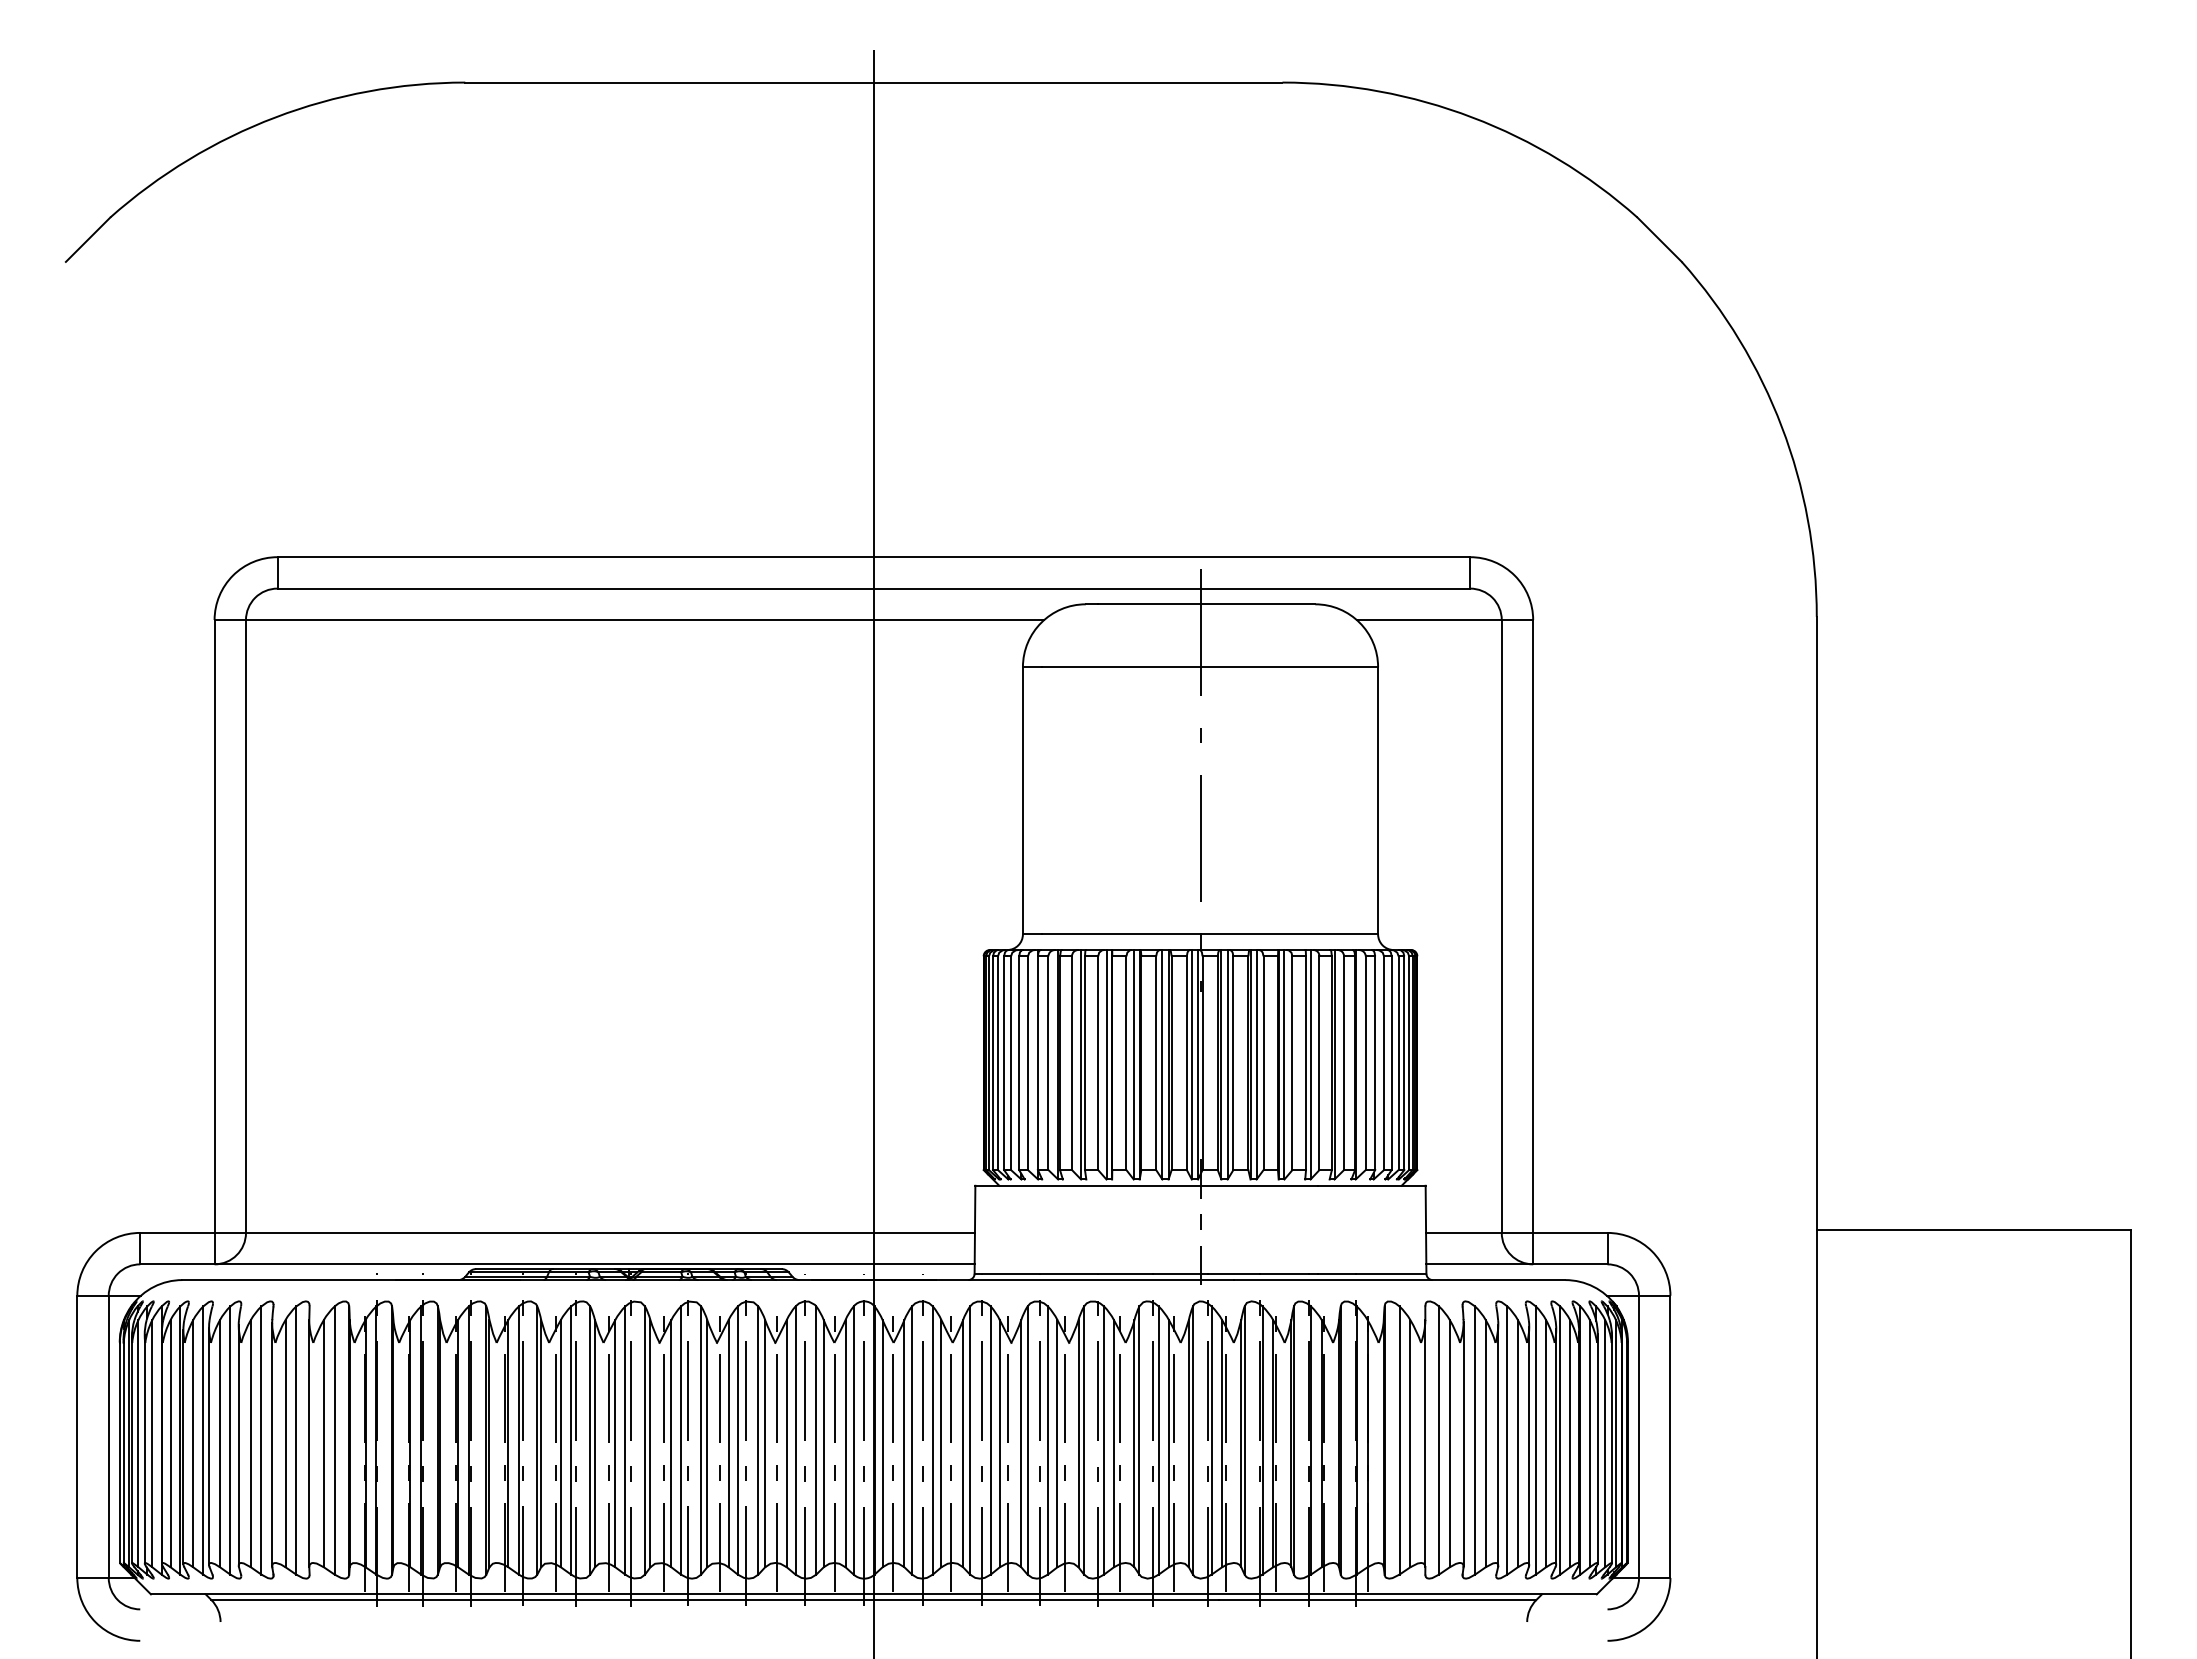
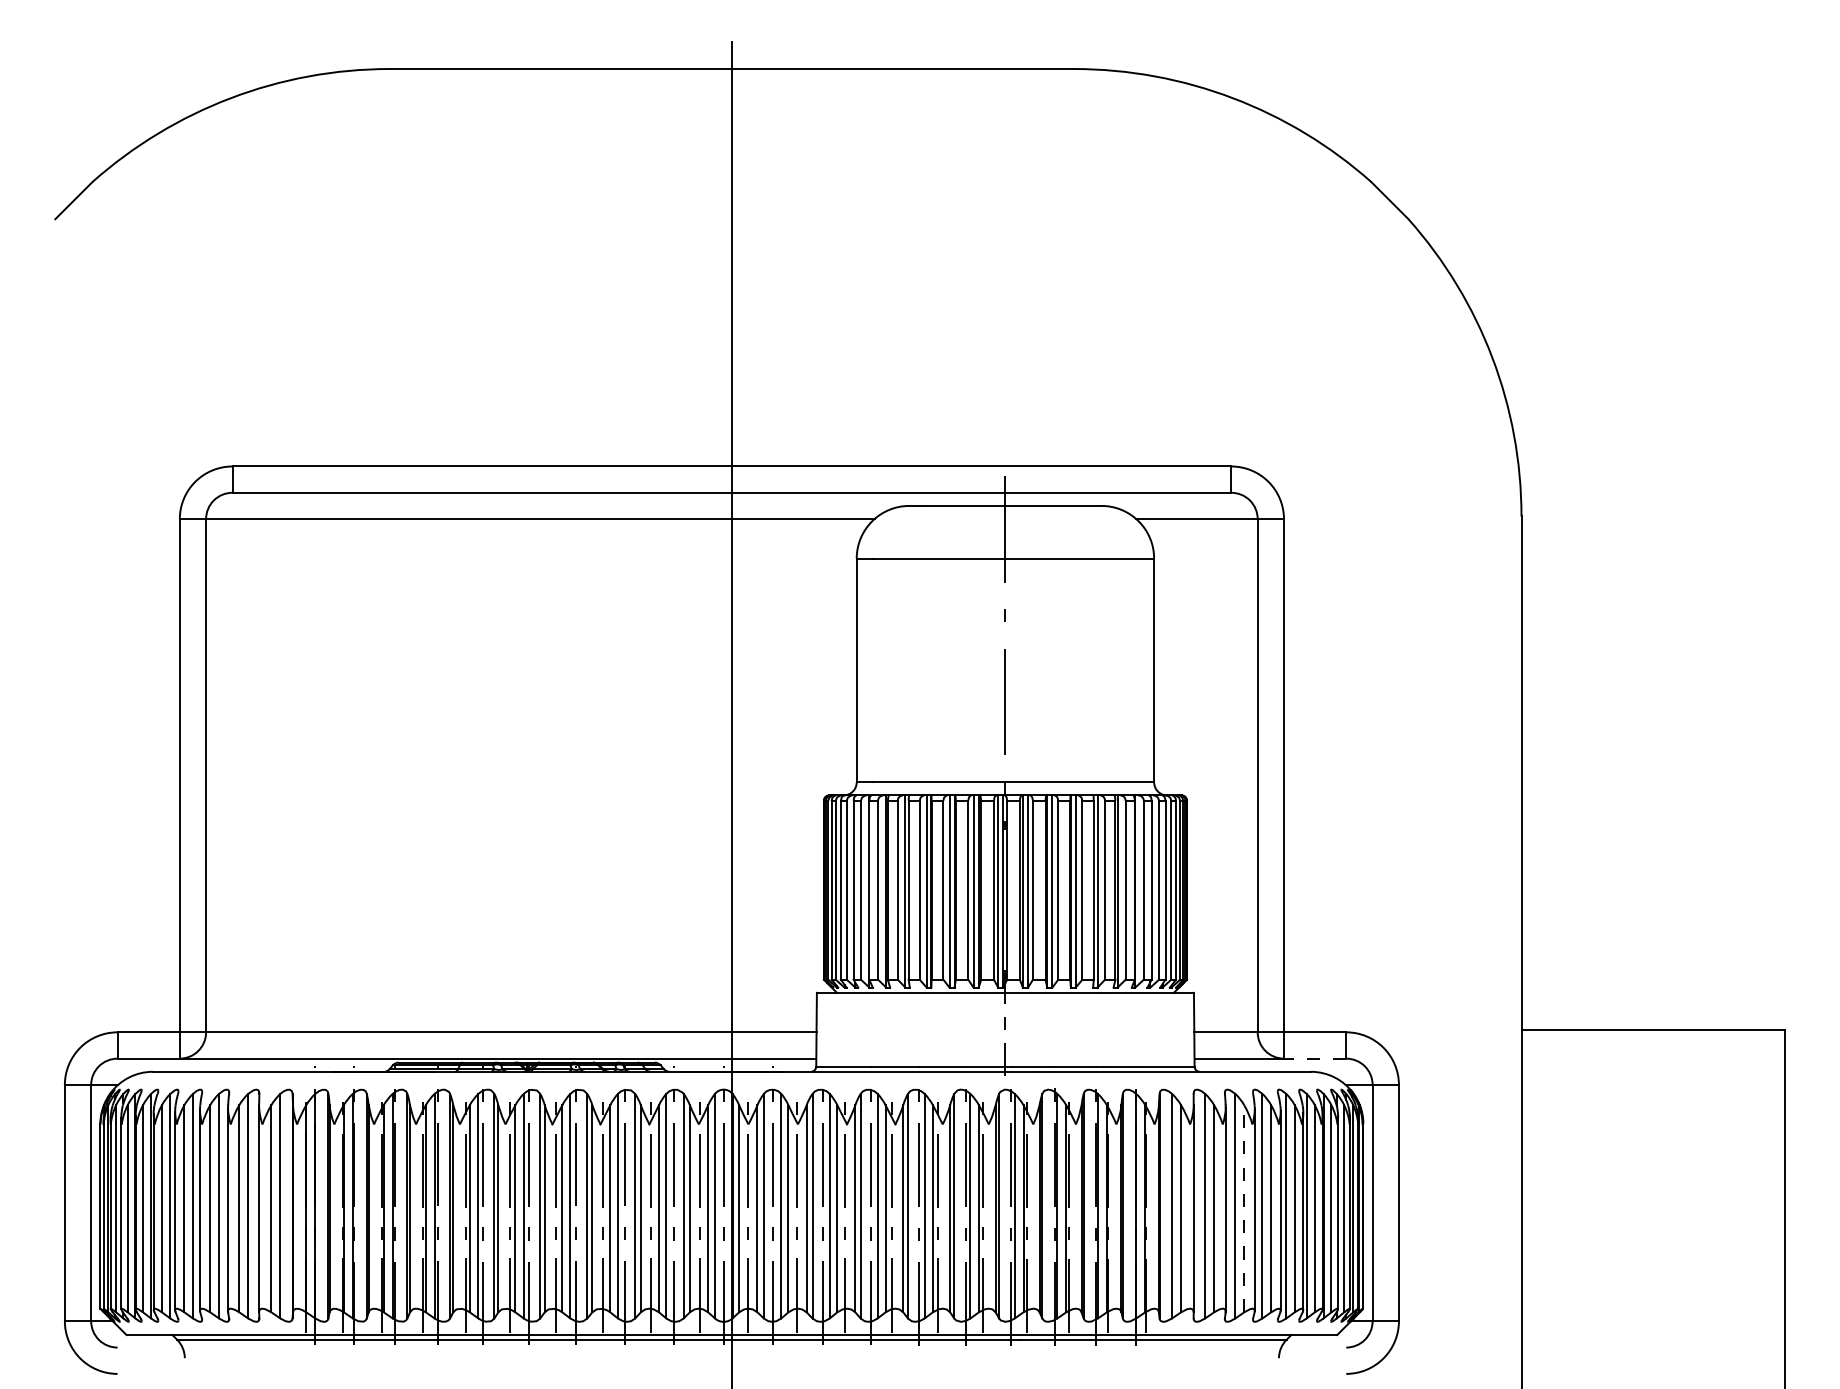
line: (1569, 1264) -> (1314, 1058), solid -> dashed
line: (1485, 1443) -> (1244, 1208), solid -> dashed

